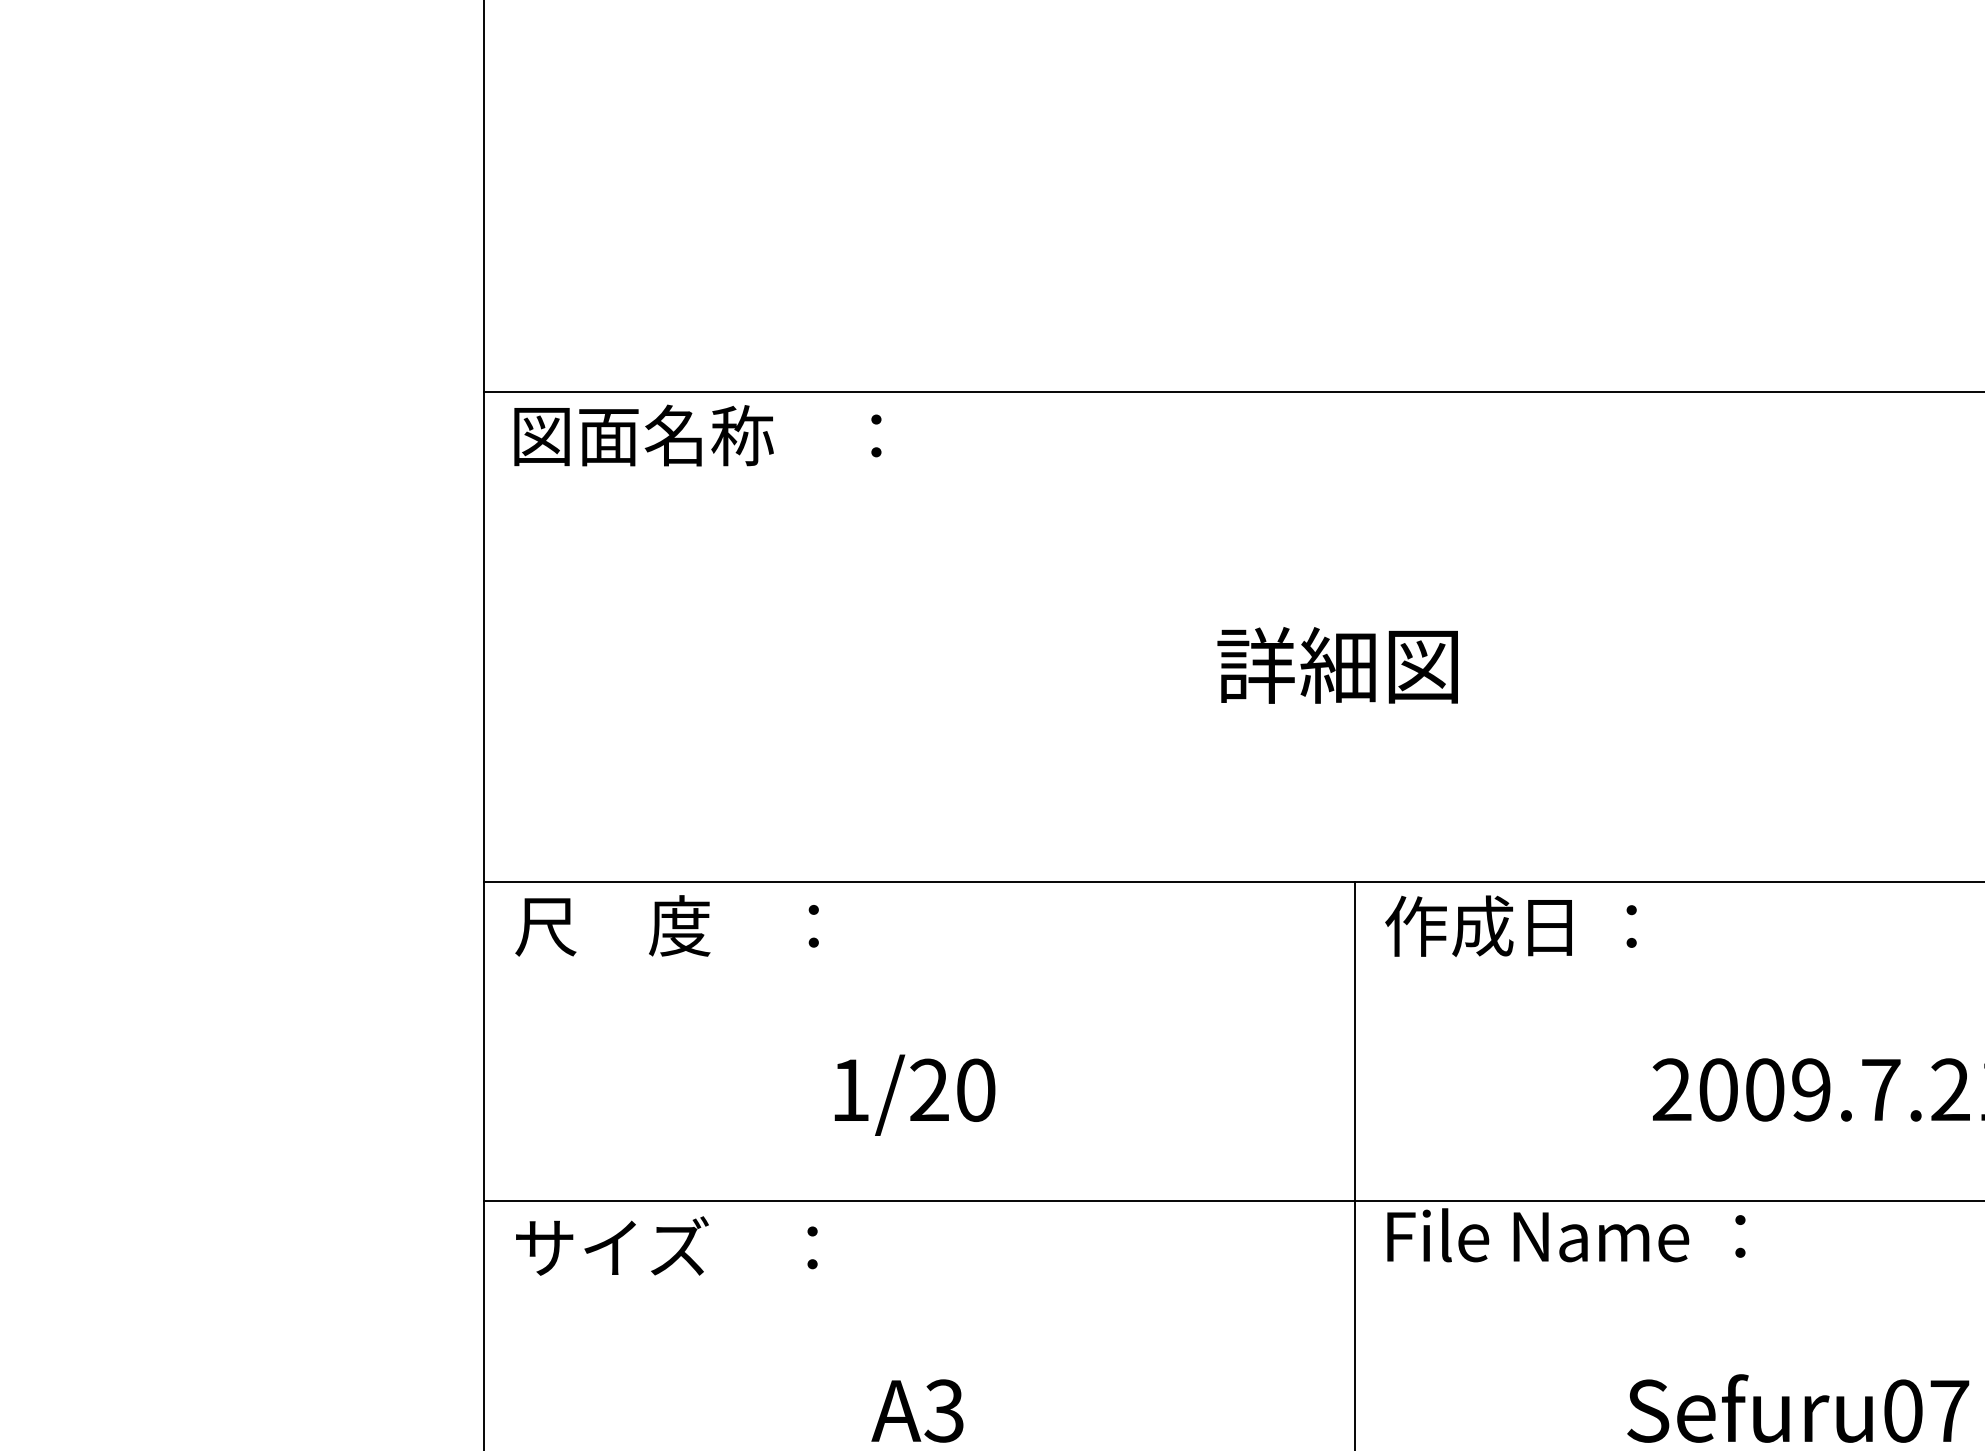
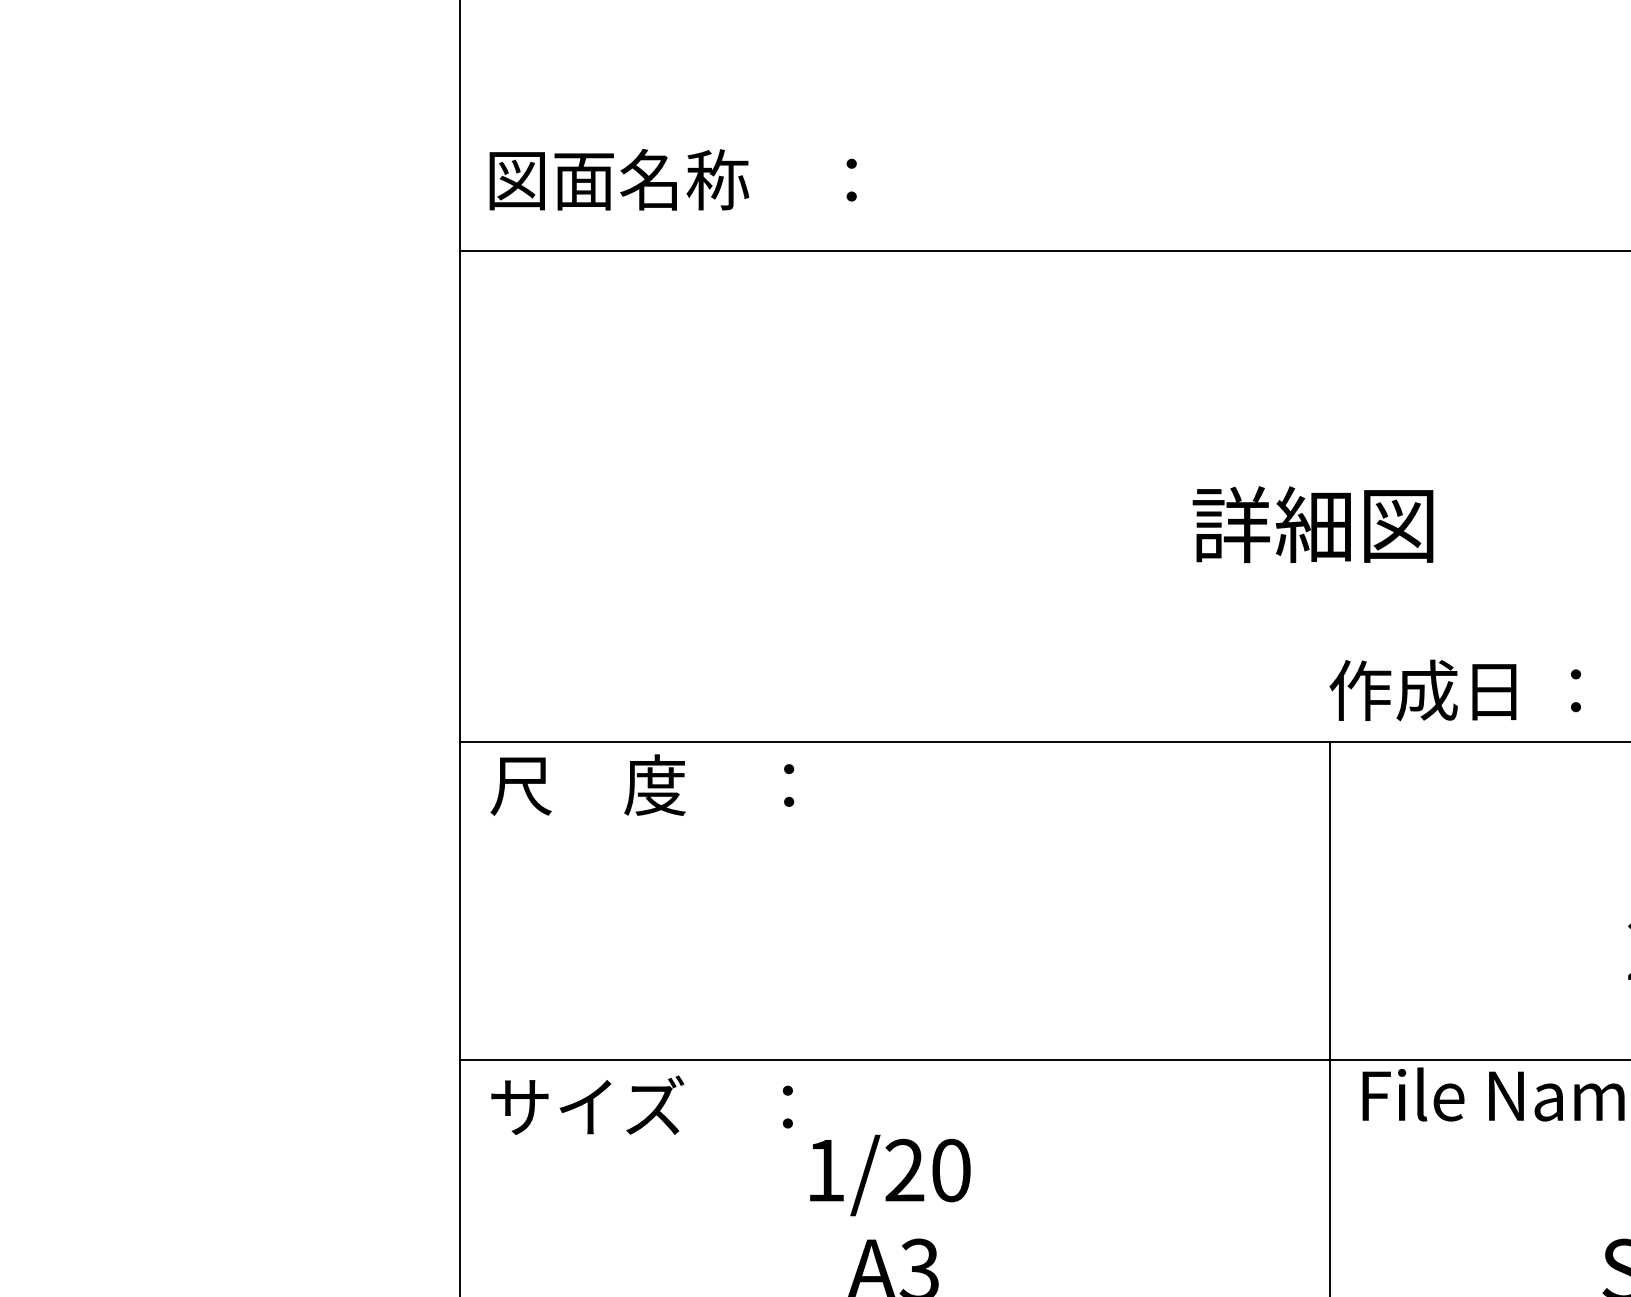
text: (697, 435) -> (672, 179), moved
text: (1510, 925) -> (1454, 689), moved
text: (914, 1094) -> (889, 1174), moved

